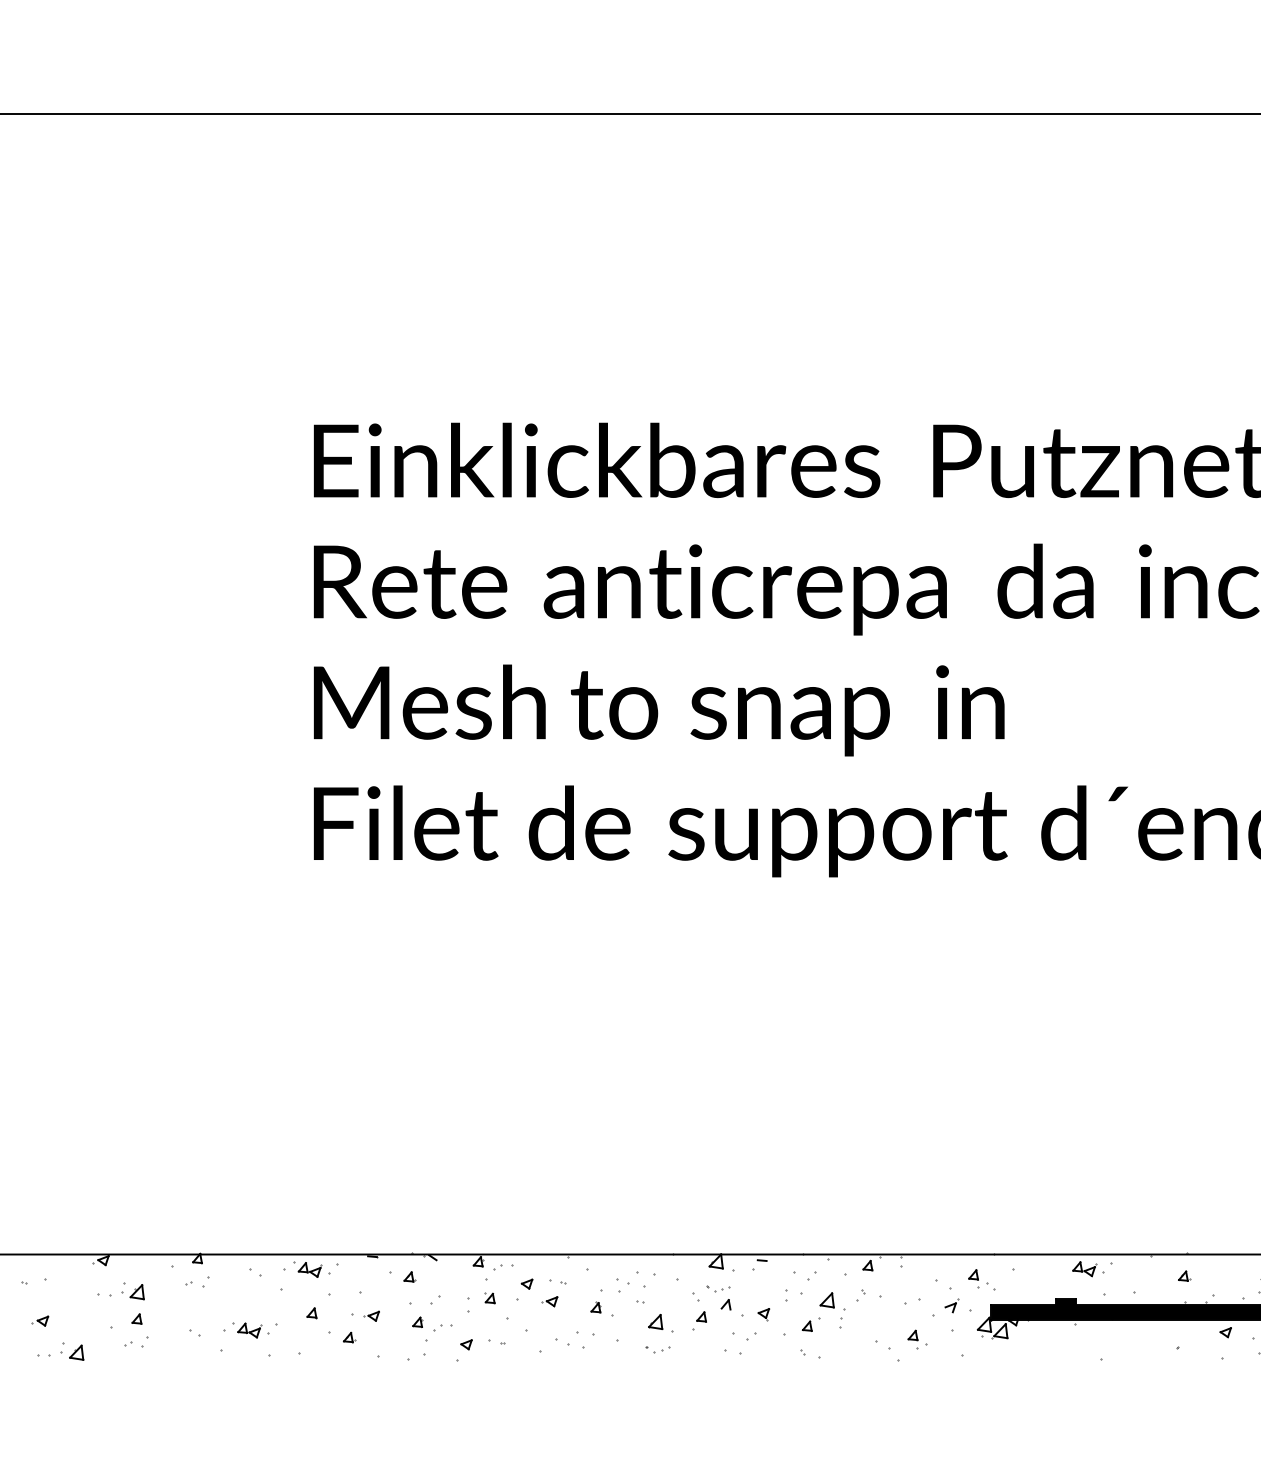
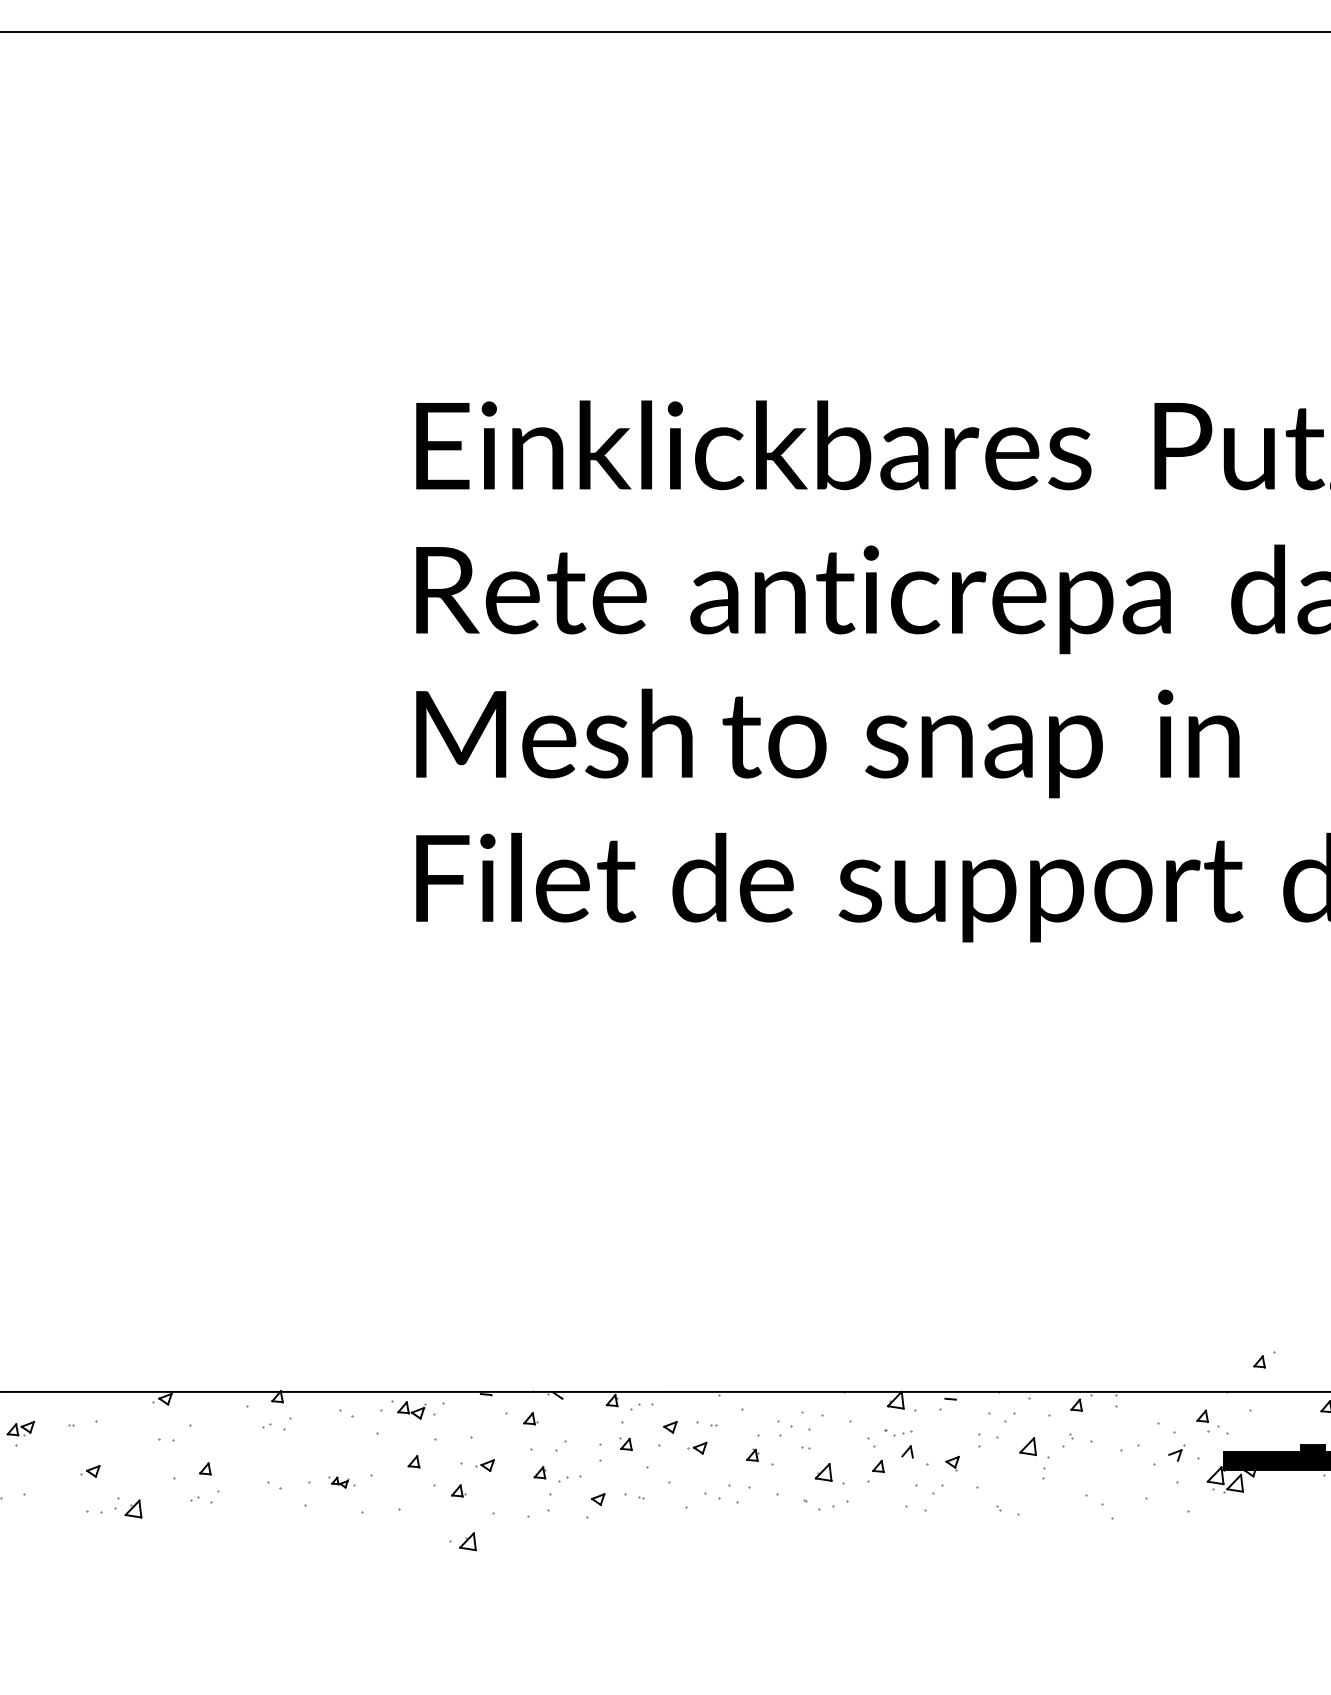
part: (132, 1292) -> (462, 1542), moved
part: (810, 1324) -> (1263, 1359), moved
part: (250, 1330) -> (340, 1482), size x0.6
part: (912, 1339) -> (1129, 1493), removed
part: (657, 1349) -> (825, 1505), size x1.6

